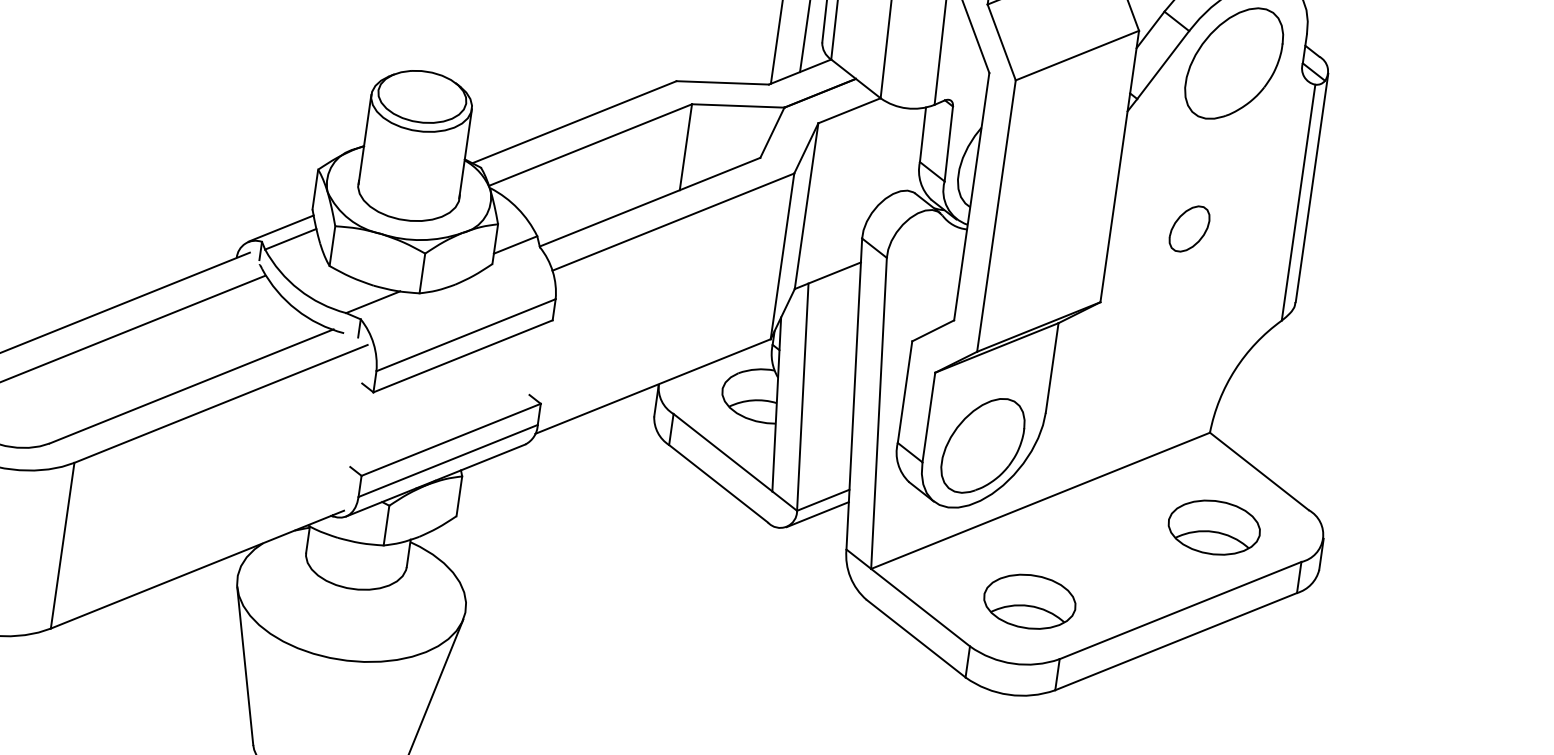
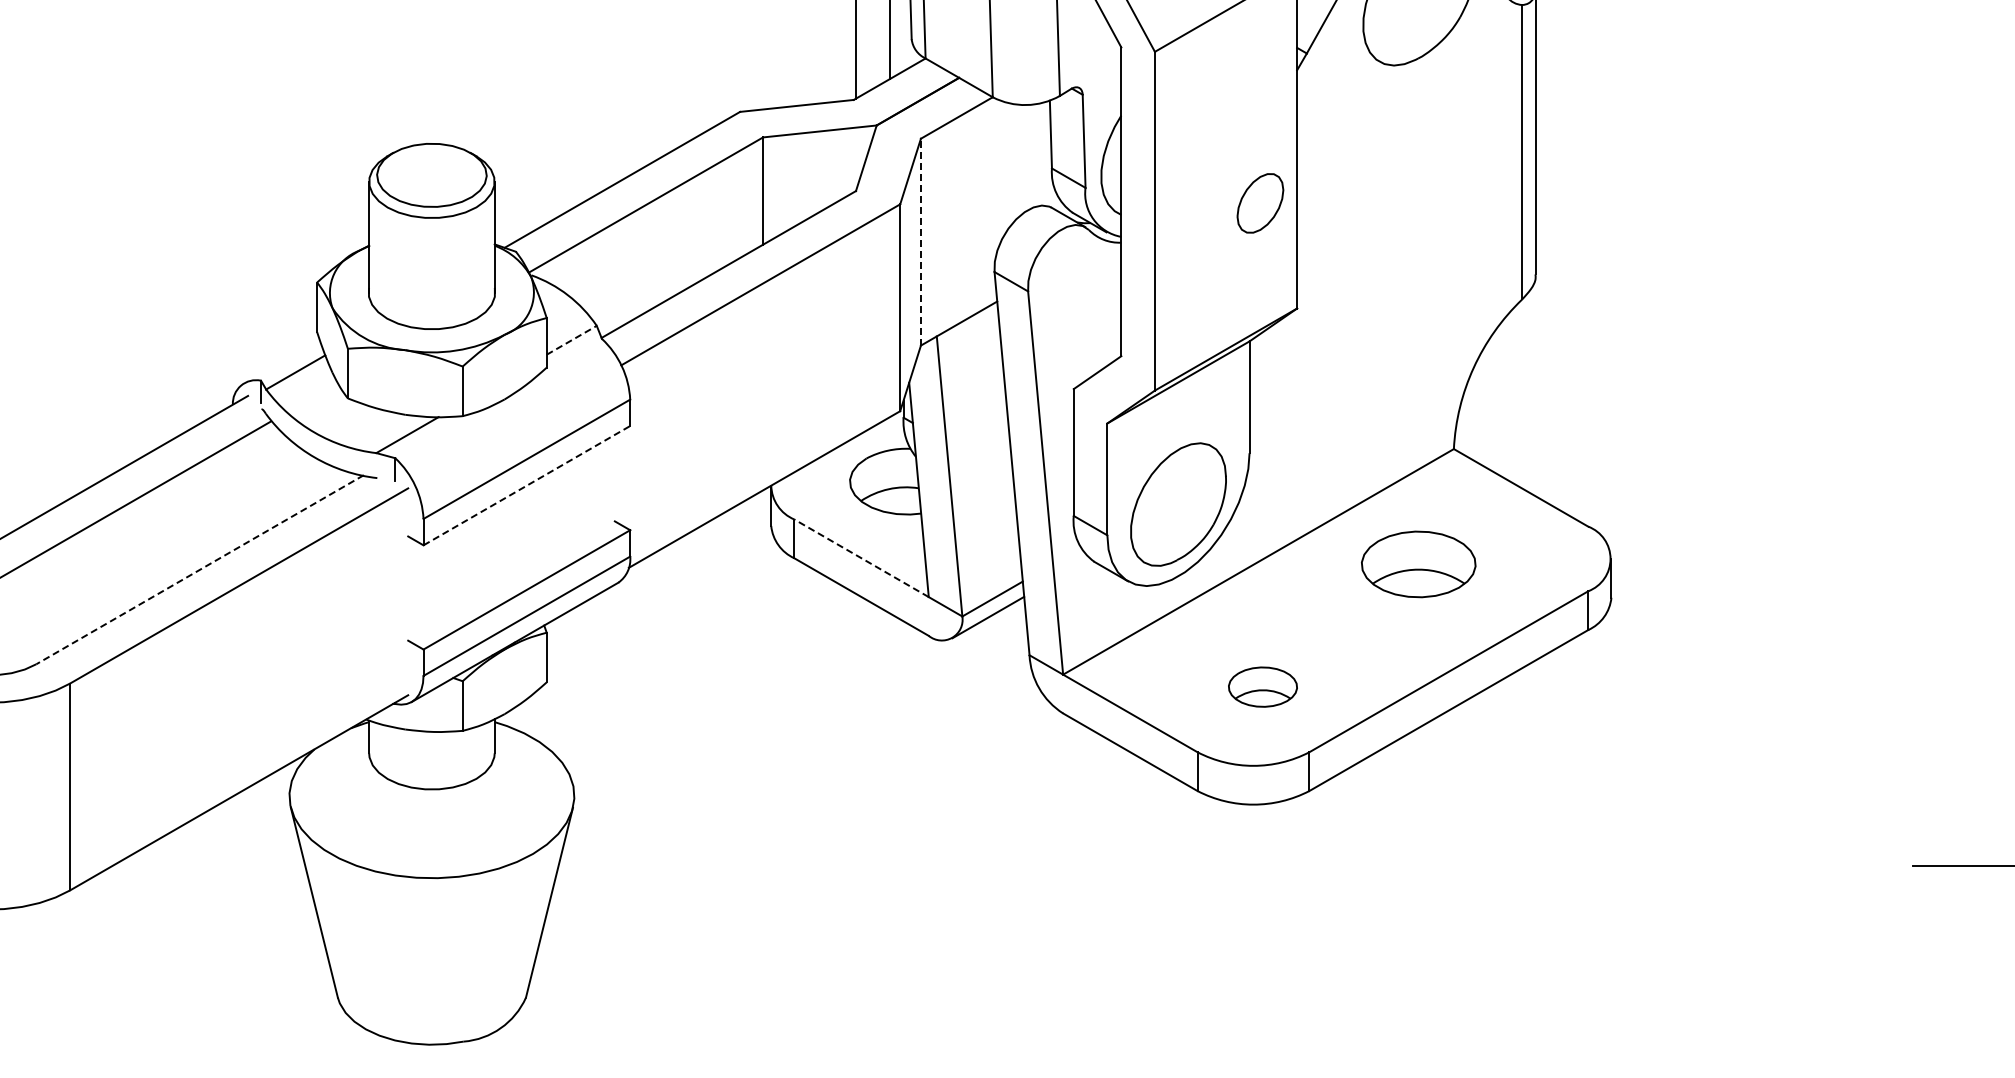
line: (806, 205) -> (920, 241), solid -> dashed
line: (280, 228) -> (281, 360), removed
part: (1189, 229) -> (1260, 203), moved
line: (515, 245) -> (571, 340), solid -> dashed
line: (463, 356) -> (527, 485), solid -> dashed
line: (191, 386) -> (199, 569), solid -> dashed
line: (722, 452) -> (861, 558), solid -> dashed
part: (1214, 527) -> (1418, 564), moved
part: (1029, 601) -> (1262, 686), size x0.6

